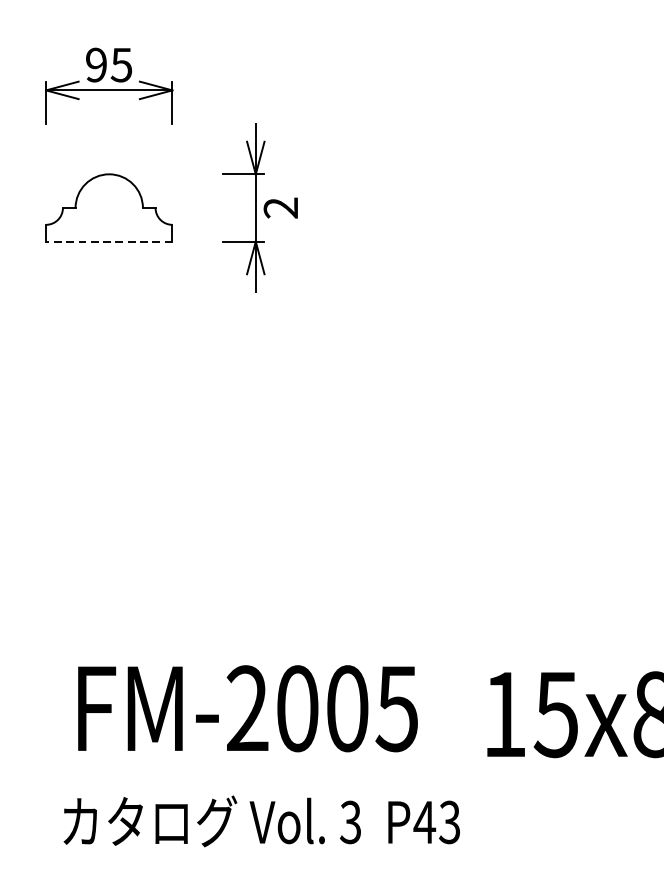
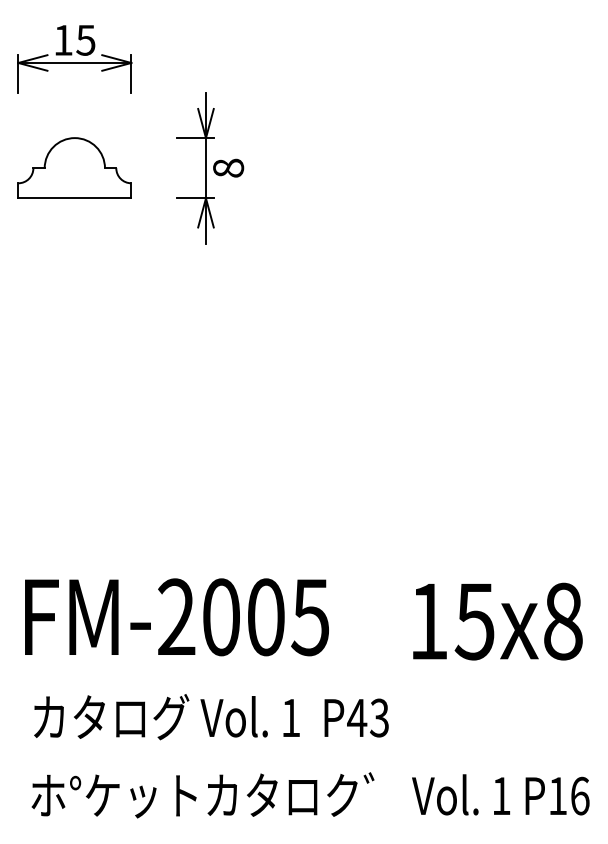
text: (96, 64) -> (63, 39), 95 -> 15
text: (280, 207) -> (228, 167), 2 -> 8
line: (108, 241) -> (74, 198), dashed -> solid
text: (247, 708) -> (176, 617), moved
text: (350, 821) -> (290, 717), 3 -> 1

